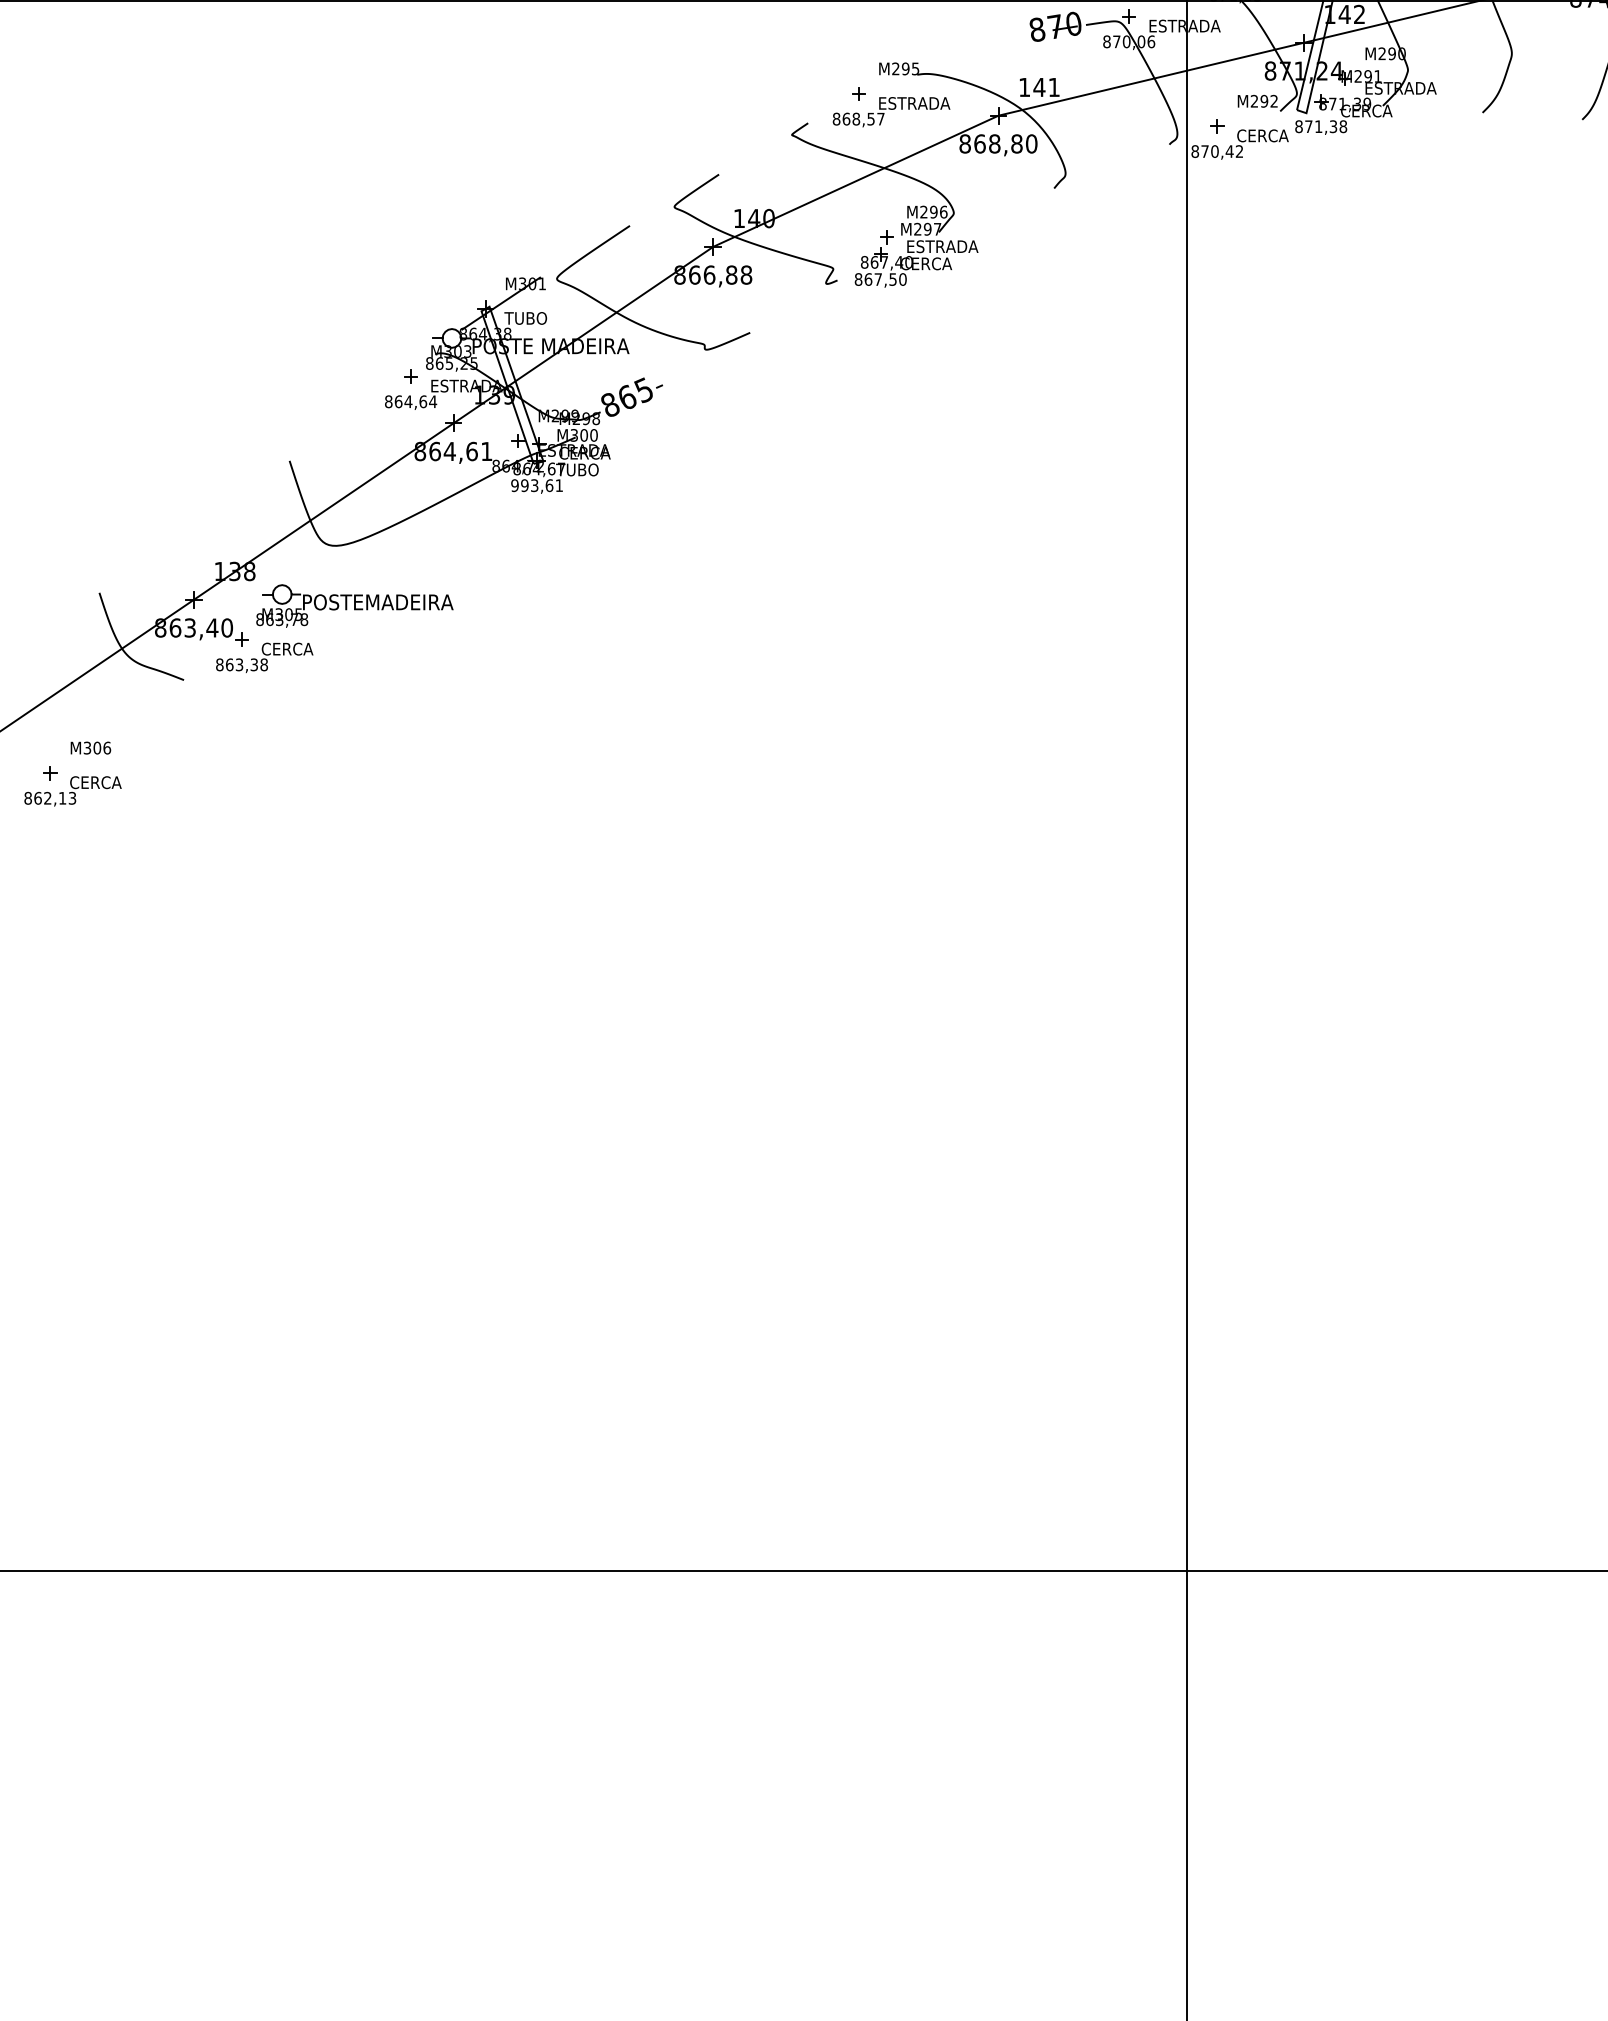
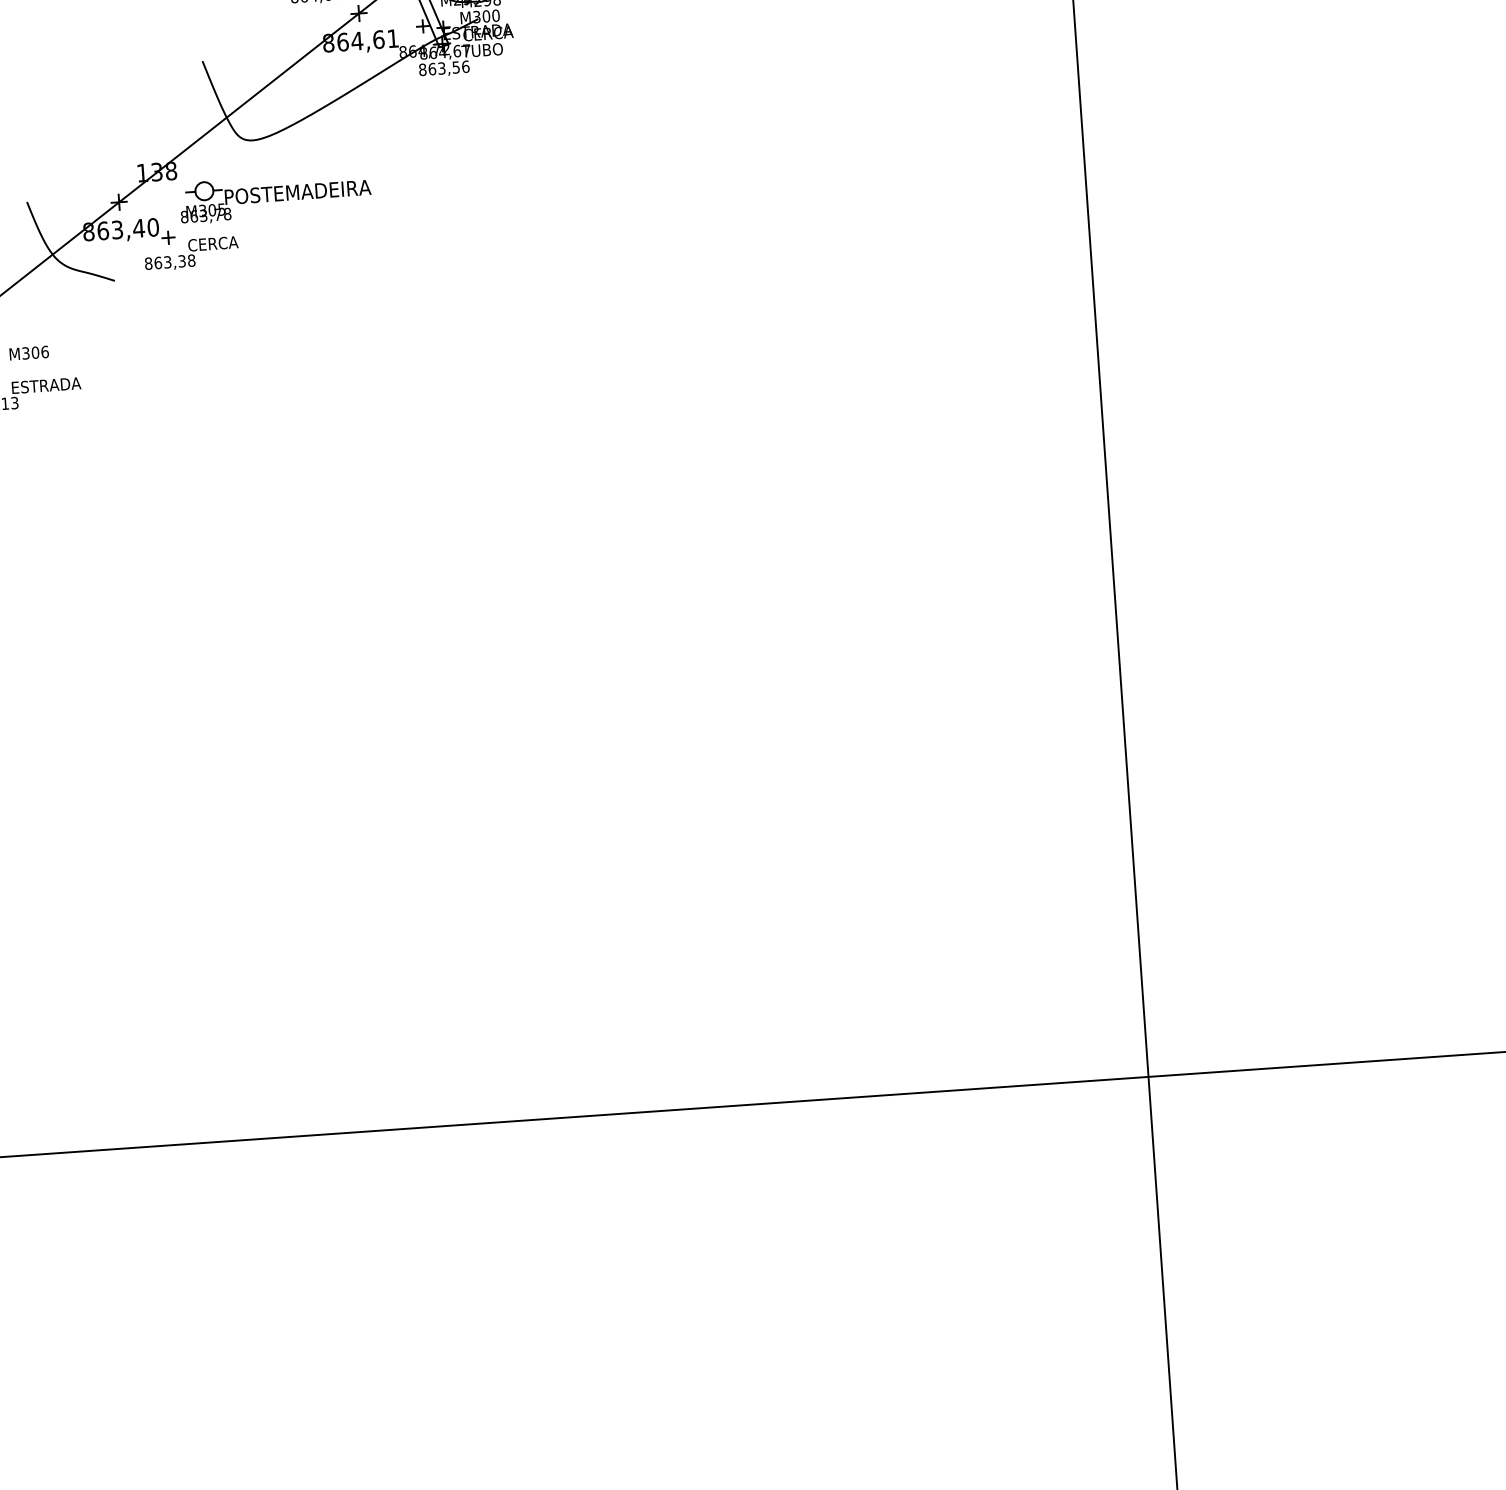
text: (537, 485) -> (444, 68), 993,61 -> 863,56
text: (105, 782) -> (45, 385), CERCA -> ESTRADA

